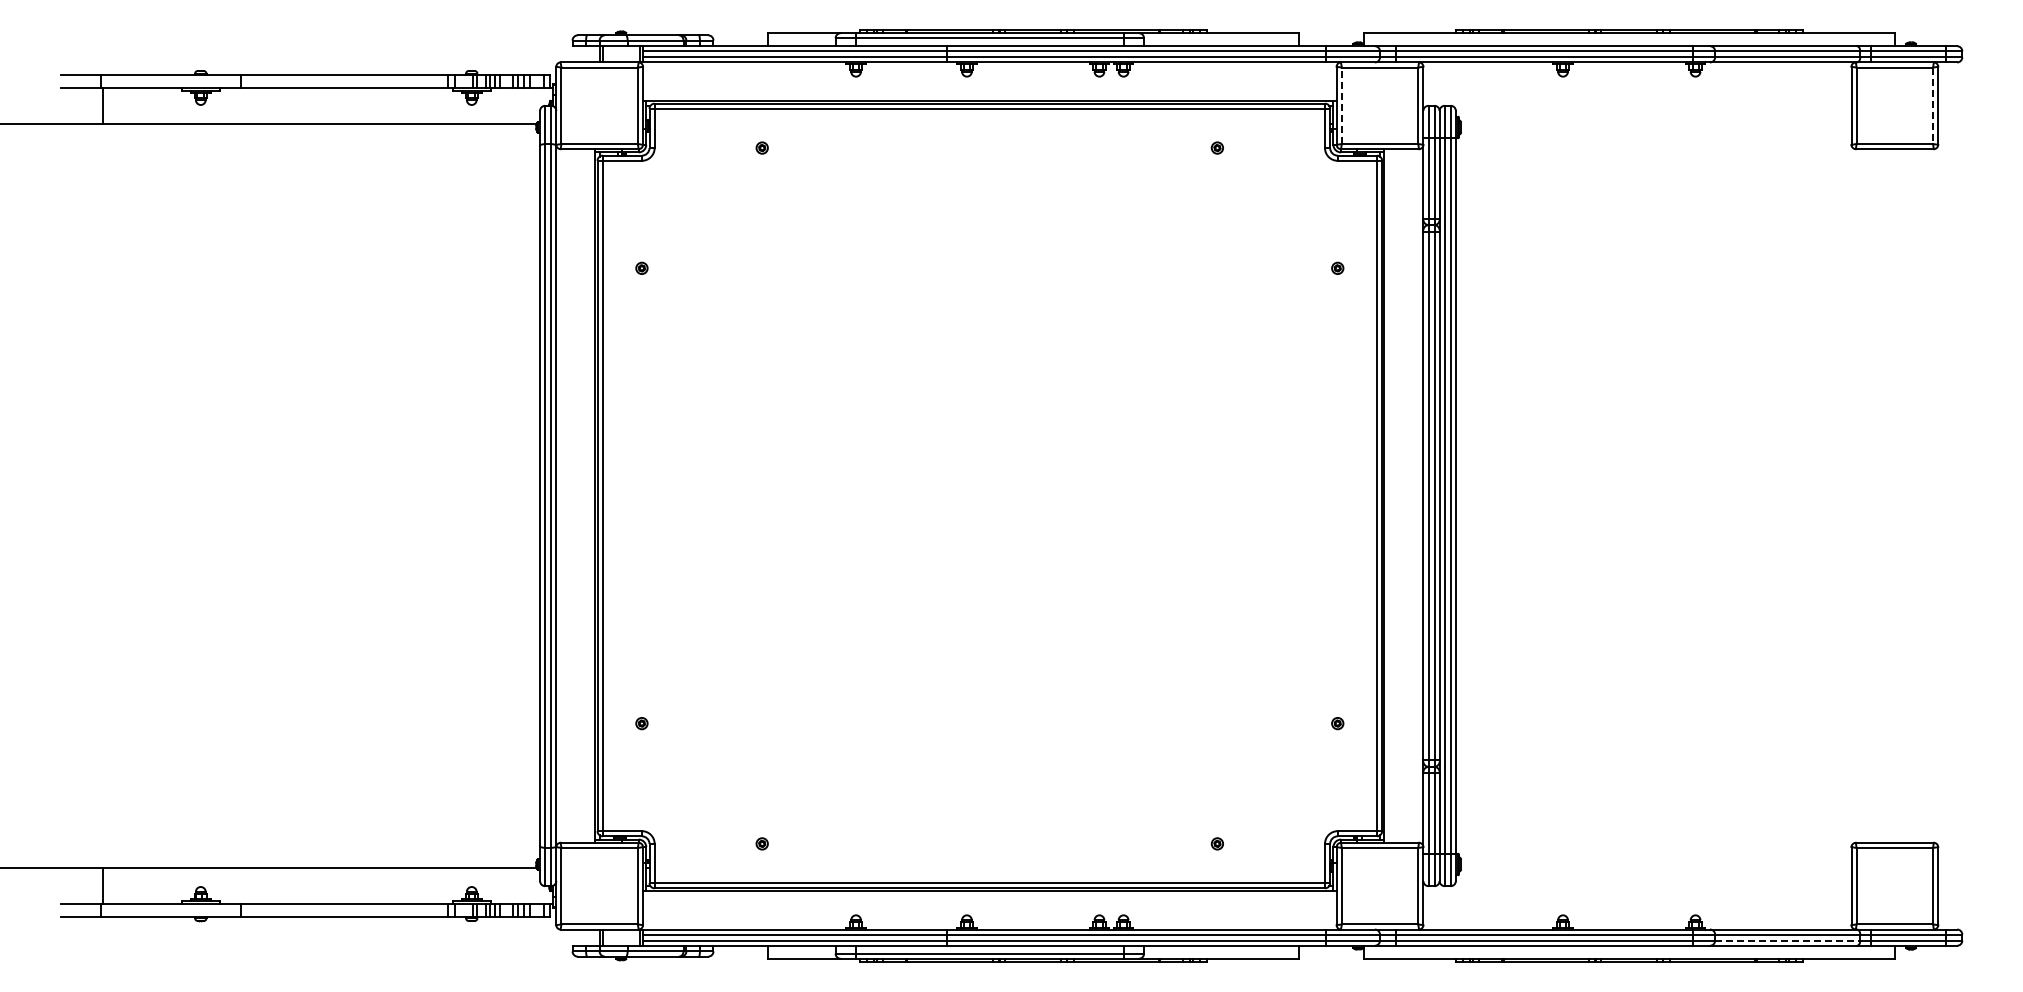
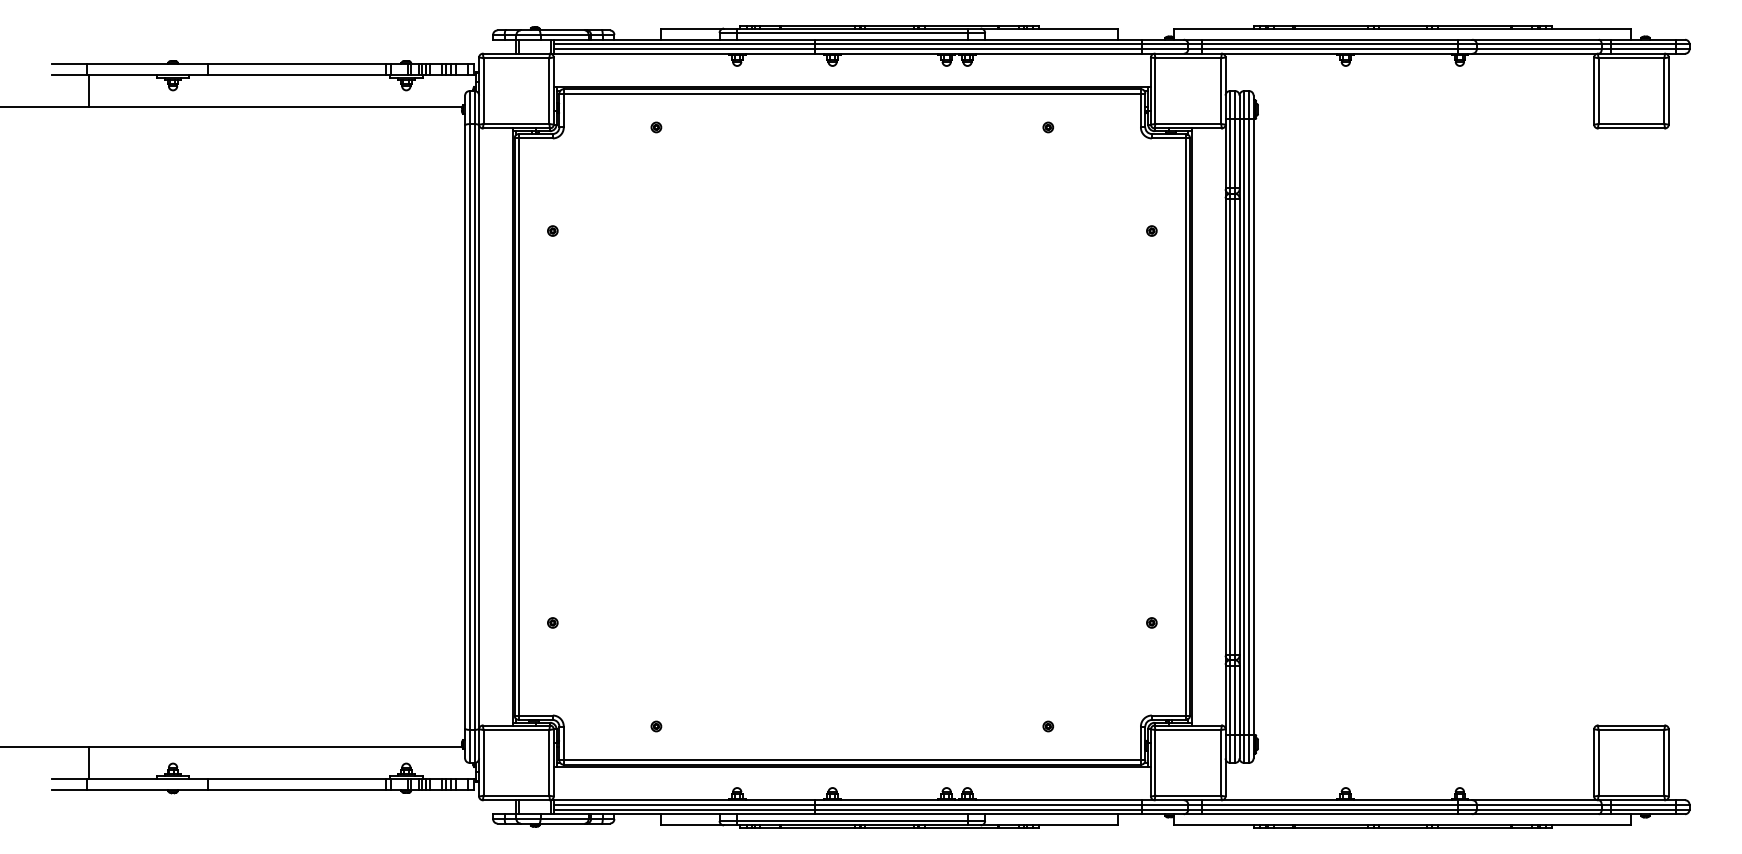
line: (1341, 105) -> (1155, 90), dashed -> solid
line: (1933, 106) -> (1664, 91), dashed -> solid
line: (1787, 940) -> (1539, 809), dashed -> solid

